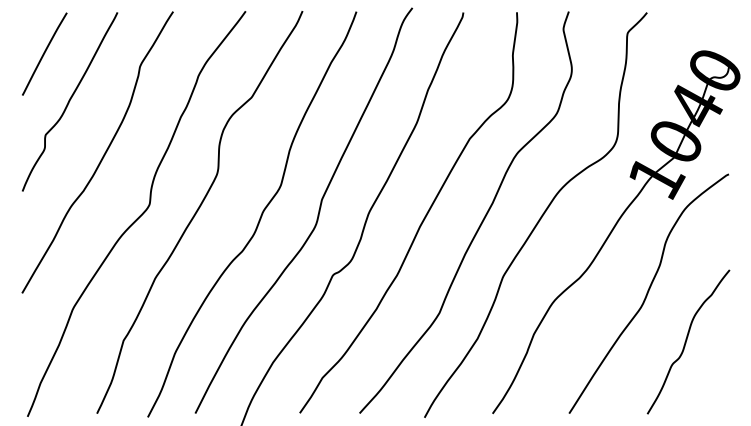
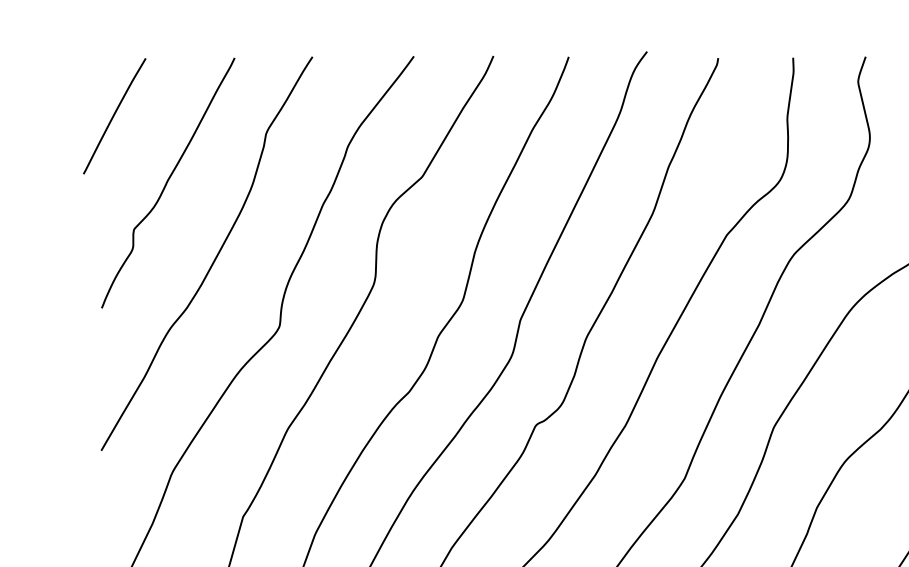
curve: (44, 53) -> (114, 115), moved

